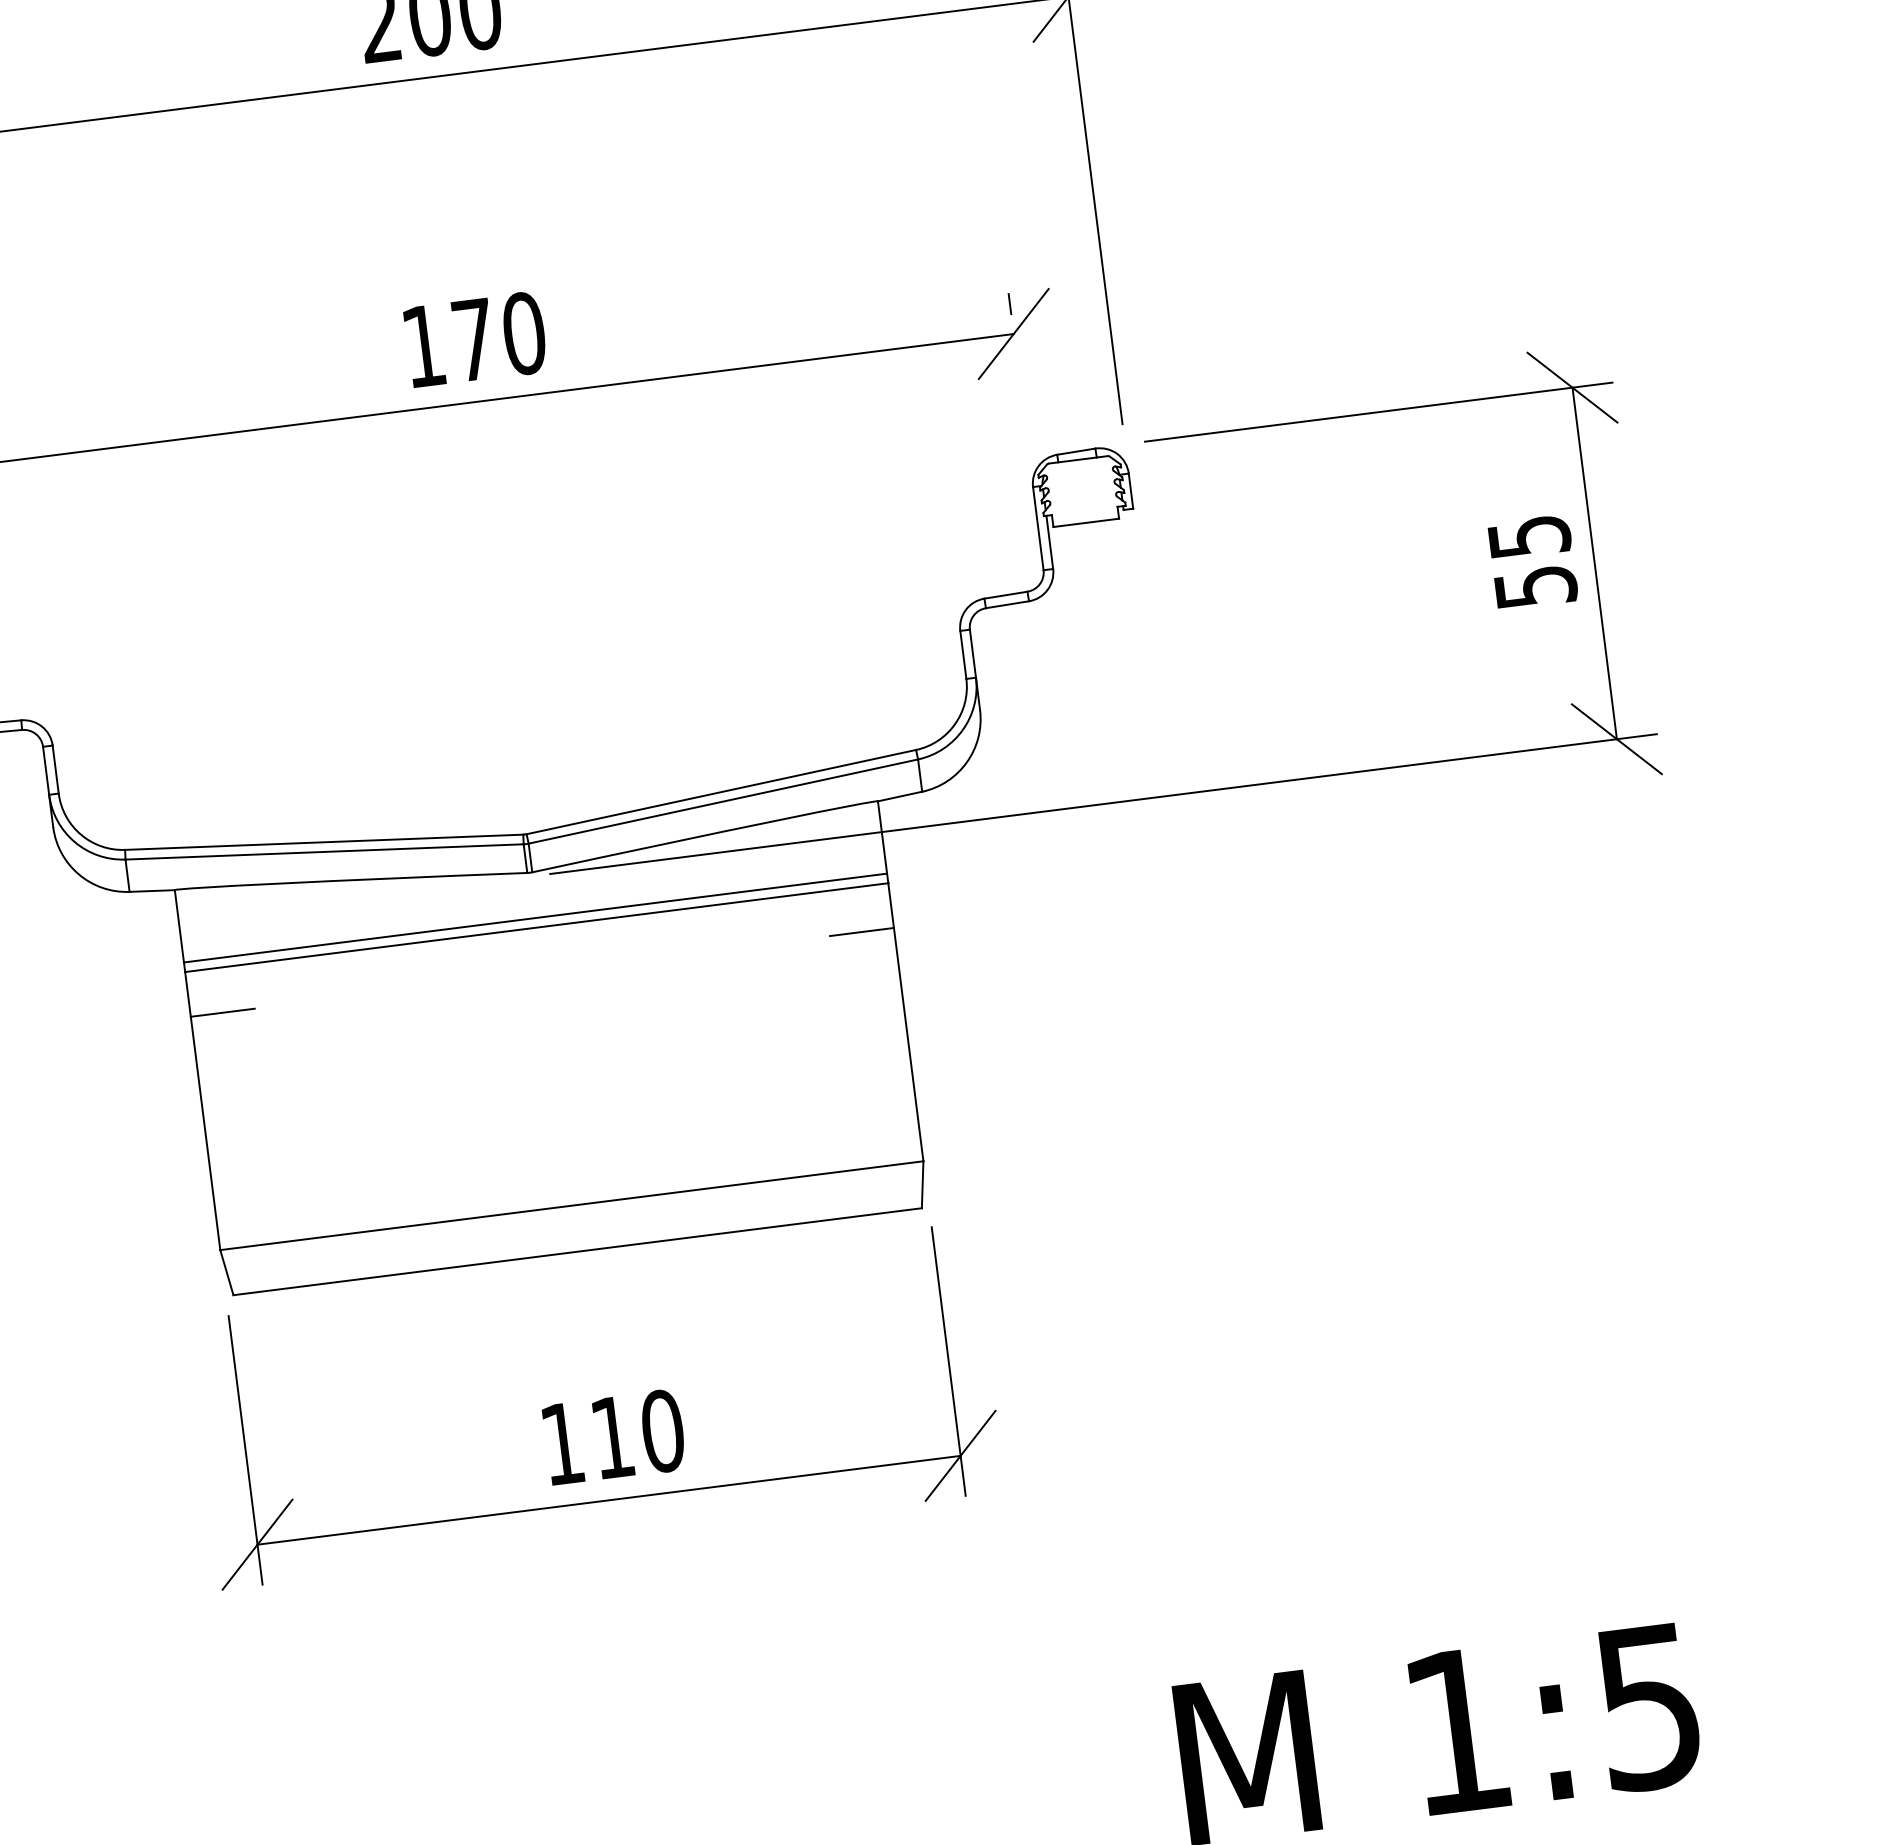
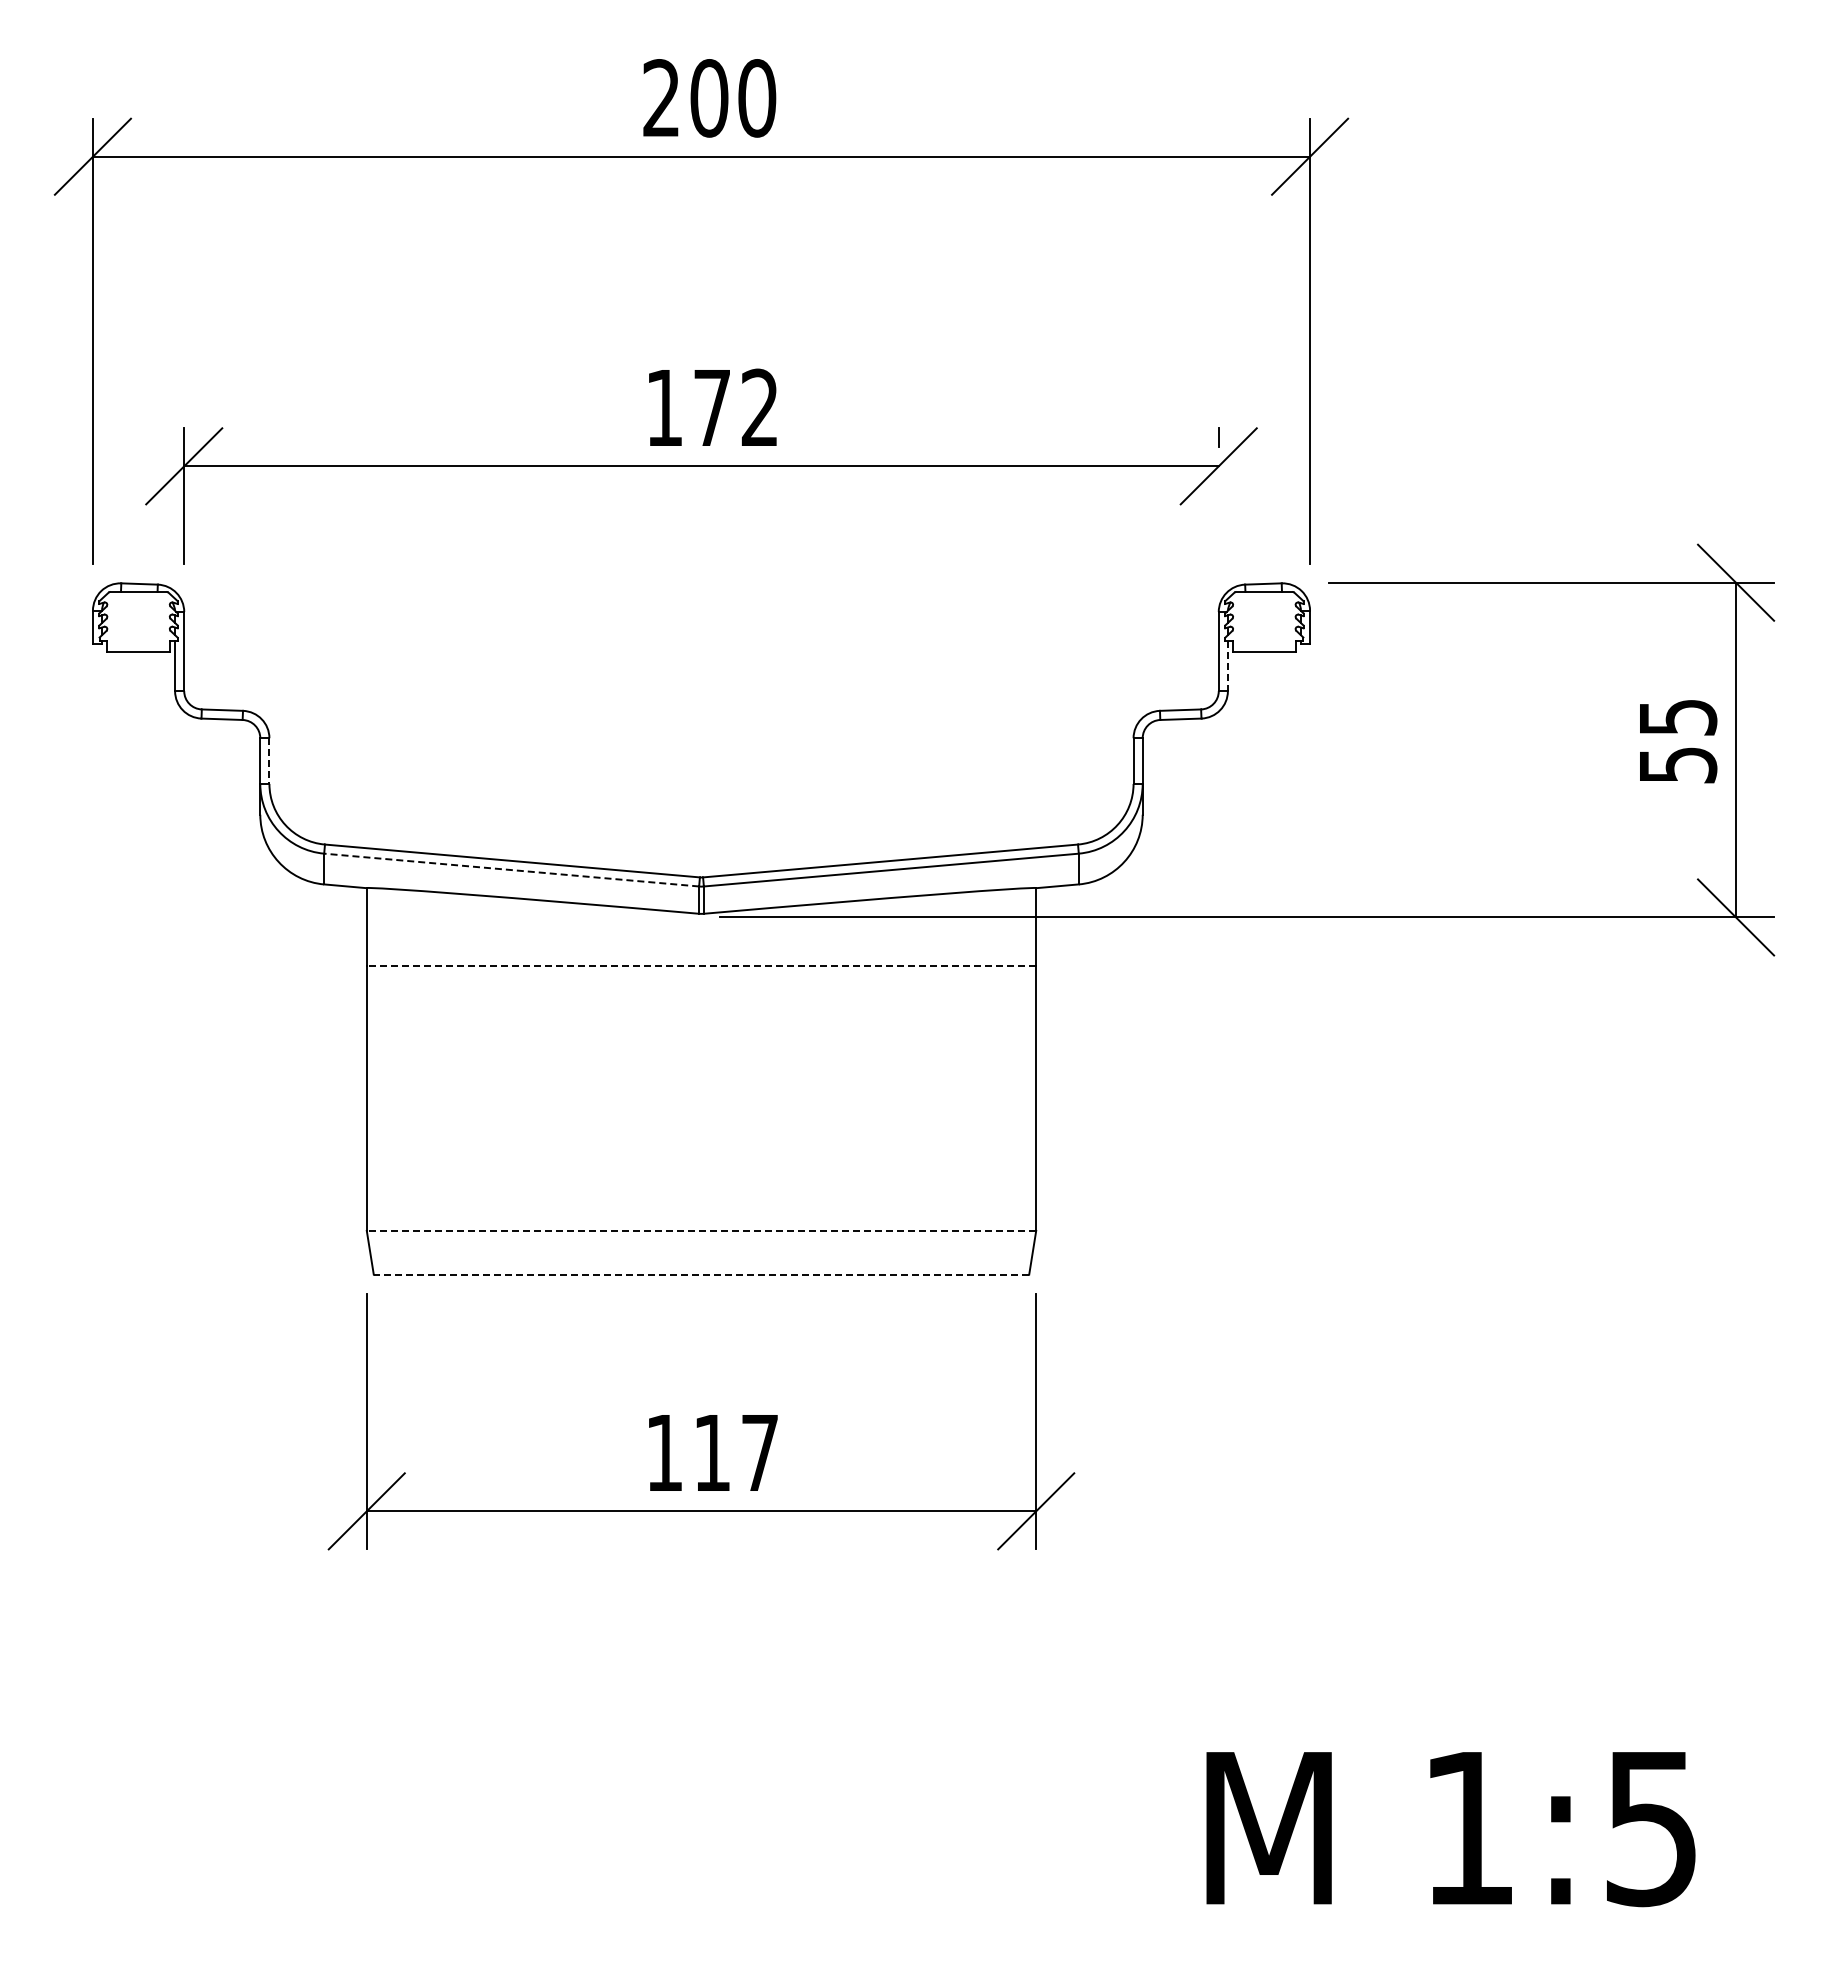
text: (524, 333) -> (760, 407), 170 -> 172
line: (1049, 543) -> (1227, 666), solid -> dashed
line: (55, 770) -> (269, 761), solid -> dashed
line: (324, 852) -> (511, 870), solid -> dashed
line: (535, 918) -> (701, 957), removed
line: (536, 928) -> (701, 966), solid -> dashed
line: (861, 931) -> (1005, 1008), removed
line: (221, 1012) -> (396, 1008), removed
line: (571, 1205) -> (701, 1230), solid -> dashed
line: (577, 1251) -> (701, 1274), solid -> dashed
text: (663, 1430) -> (760, 1452), 110 -> 117

